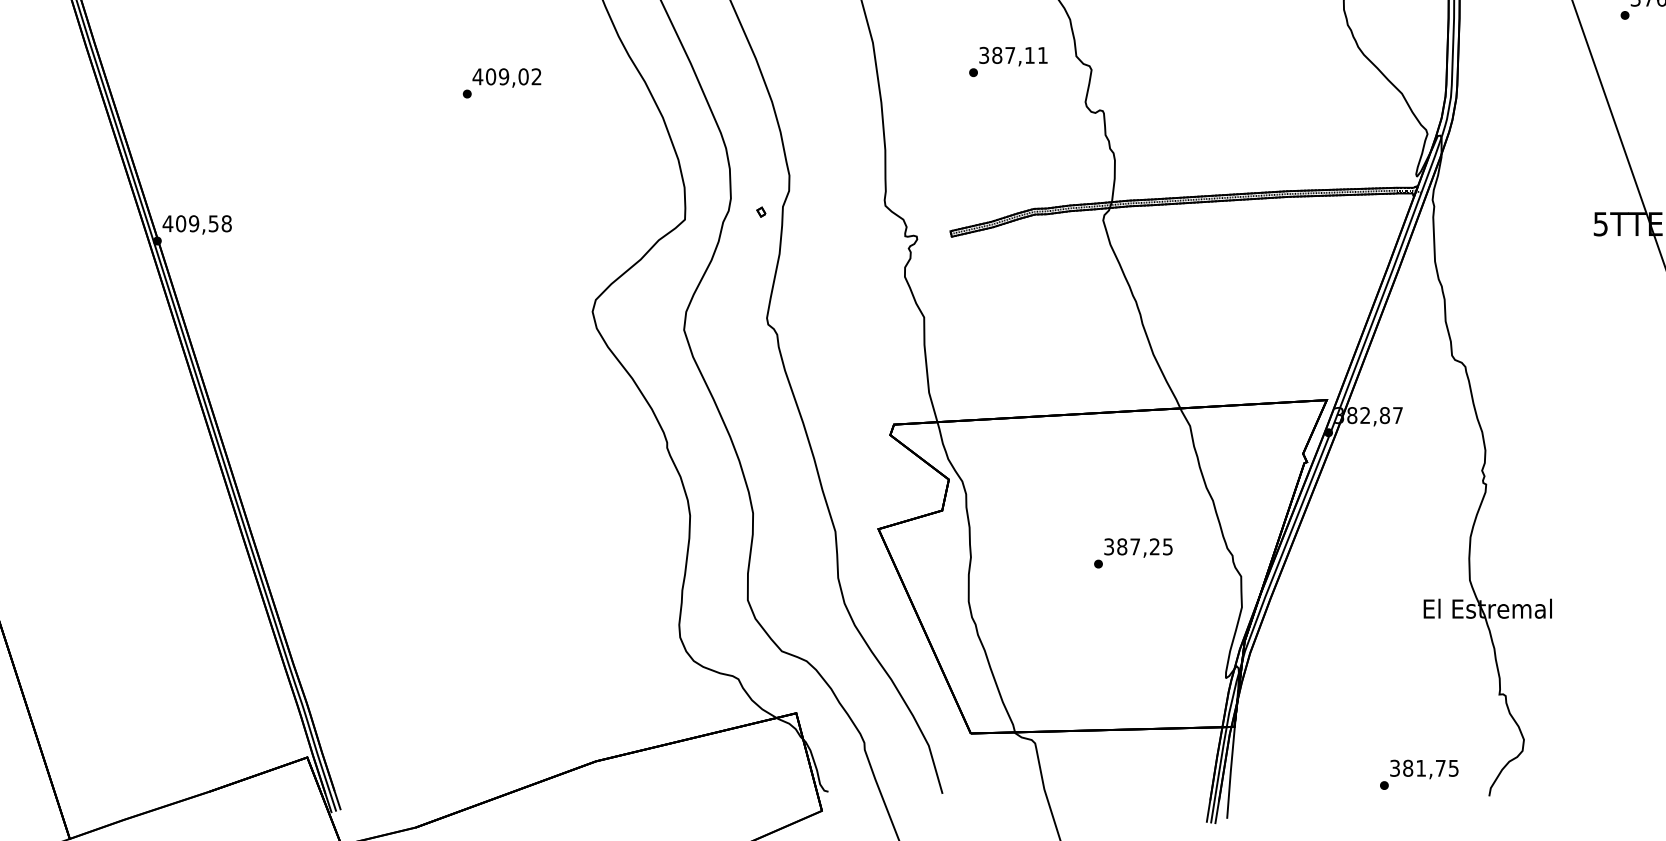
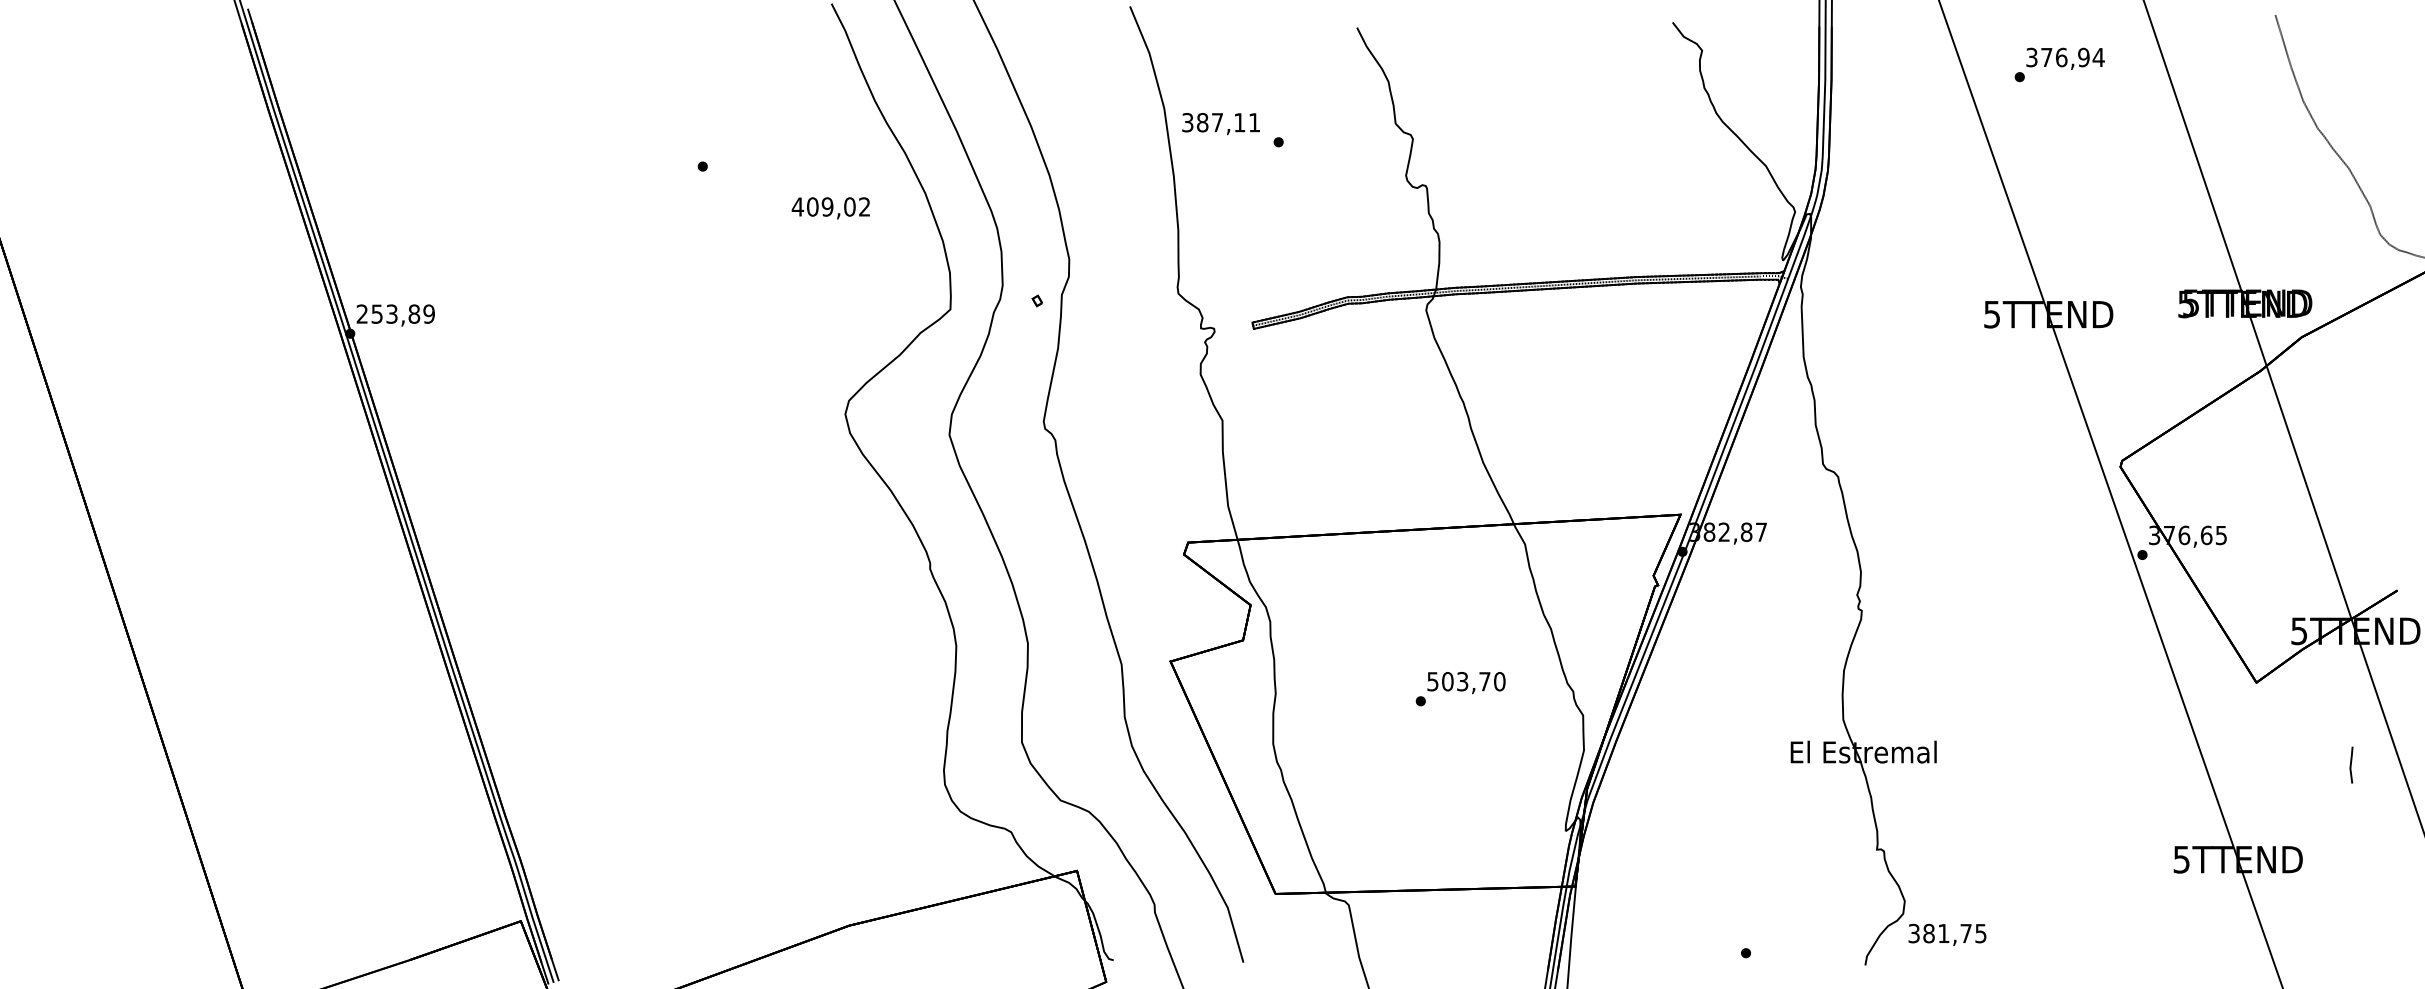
text: (1012, 57) -> (1220, 124), moved
text: (506, 78) -> (830, 208), moved
text: (197, 223) -> (395, 313), 409,58 -> 253,89
text: (1138, 546) -> (1466, 681), 387,25 -> 503,70
text: (1424, 769) -> (1947, 934), moved

